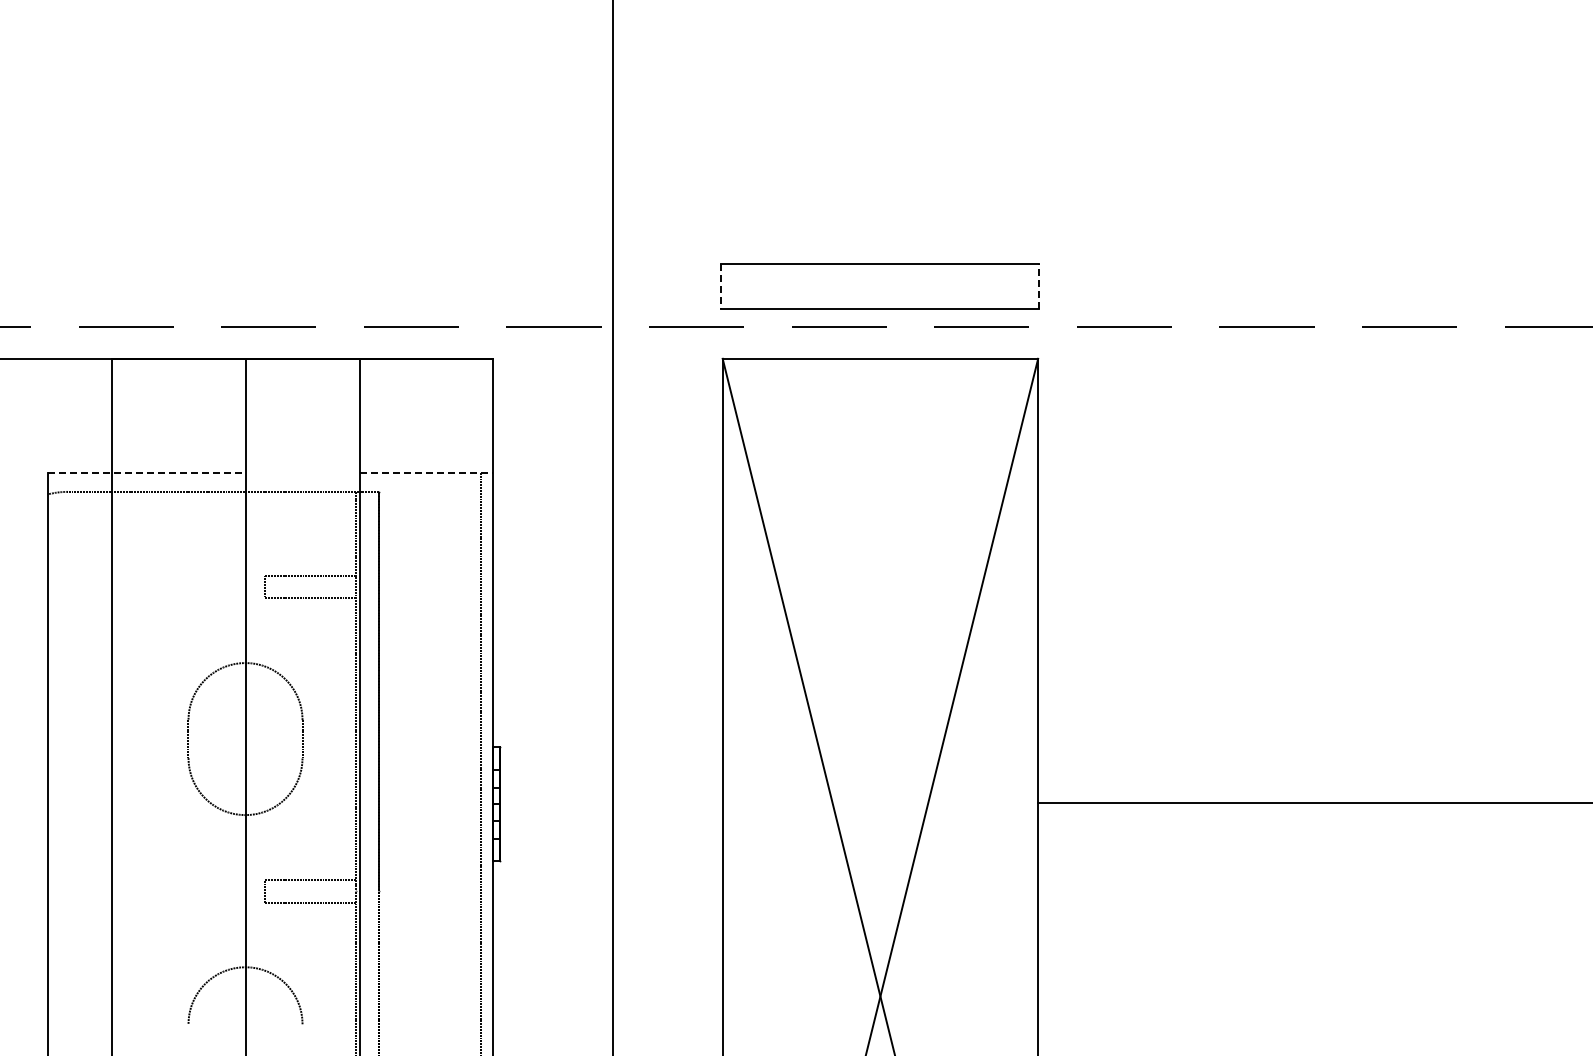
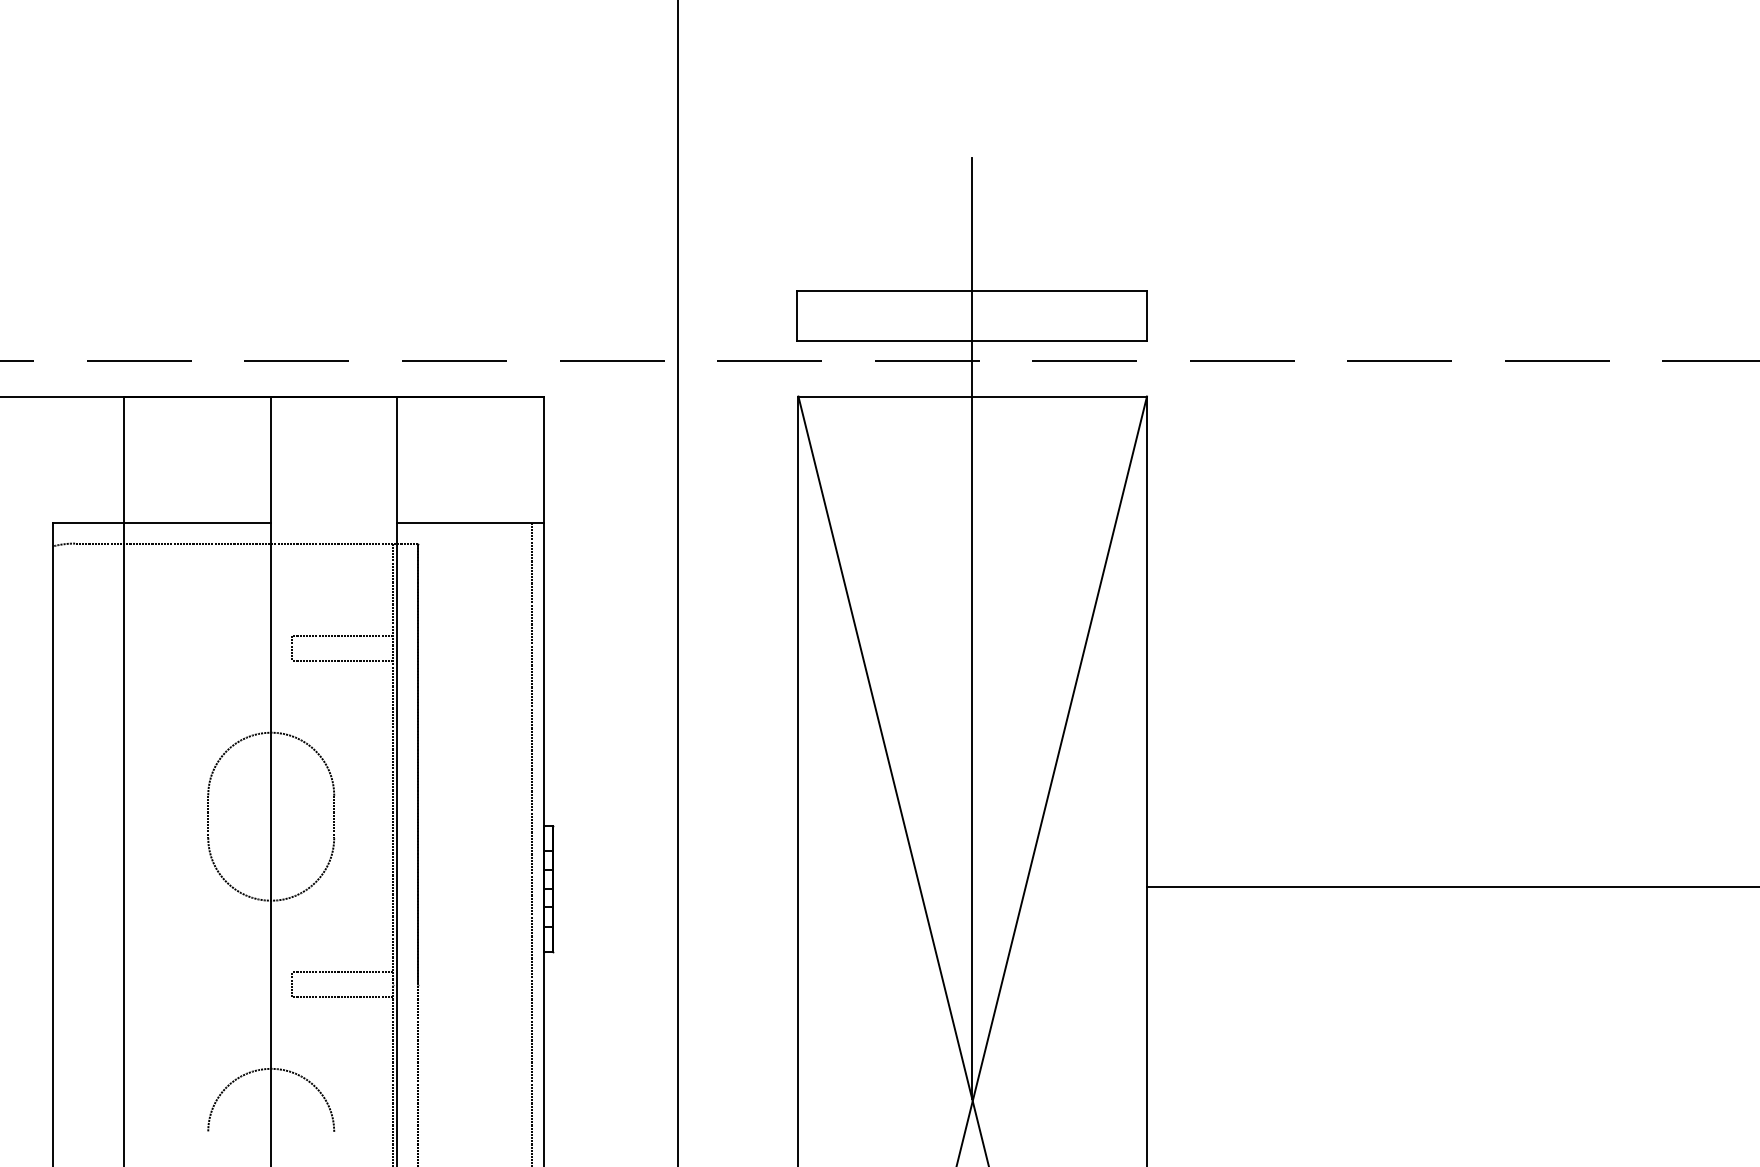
line: (721, 286) -> (797, 316), dashed -> solid
line: (1038, 286) -> (1147, 316), dashed -> solid
line: (146, 472) -> (161, 522), dashed -> solid
line: (426, 472) -> (471, 522), dashed -> solid
line: (879, 568) -> (971, 628), added

